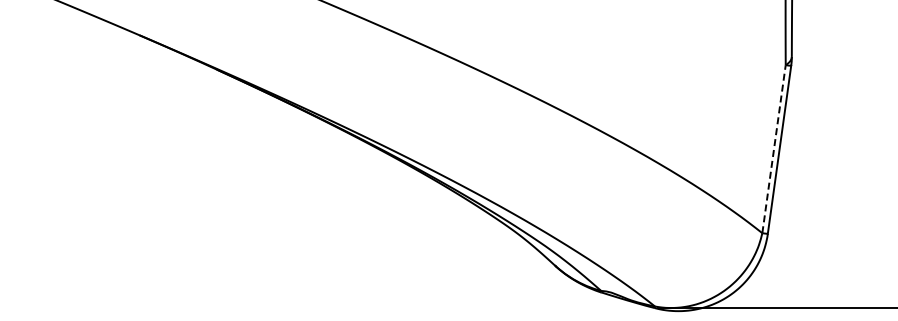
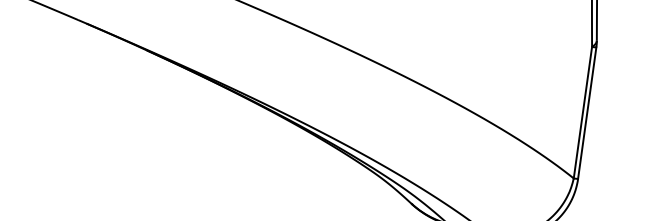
line: (774, 149) -> (583, 112), dashed -> solid

